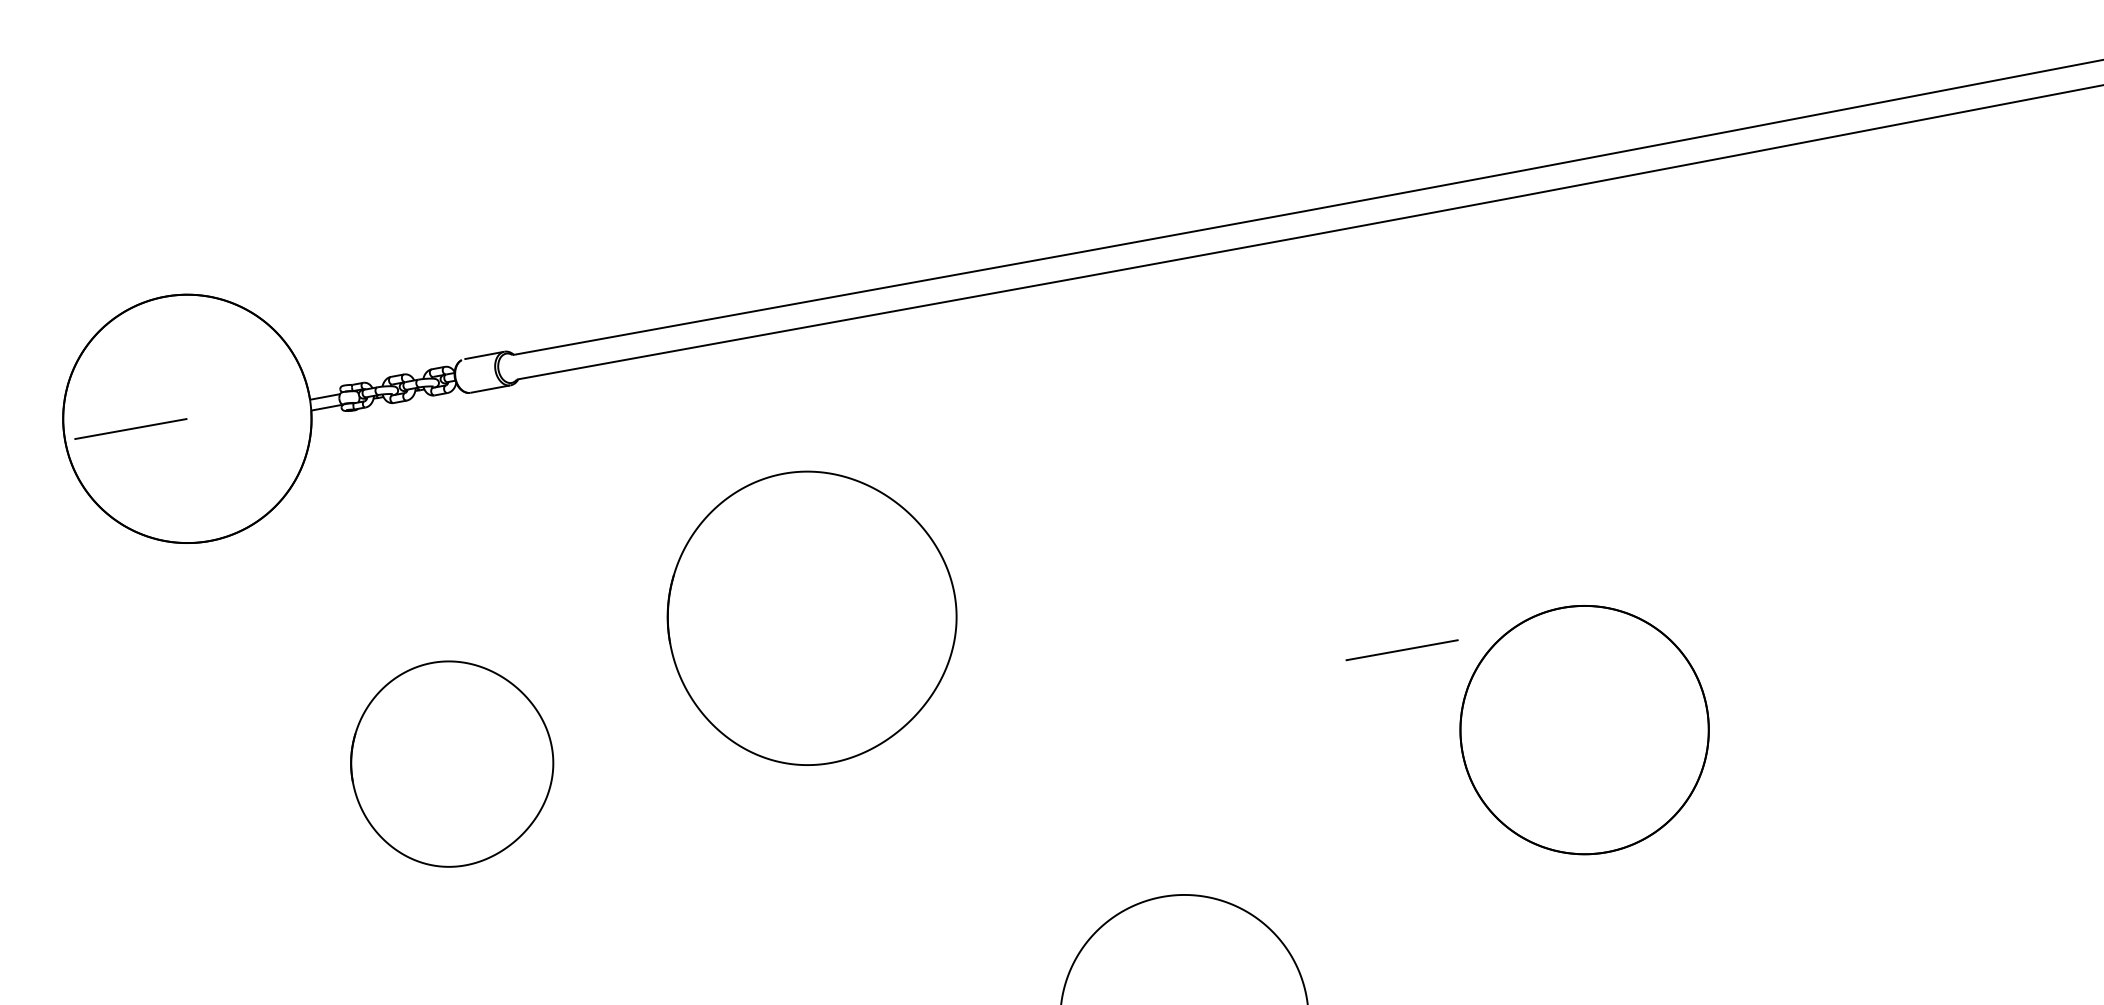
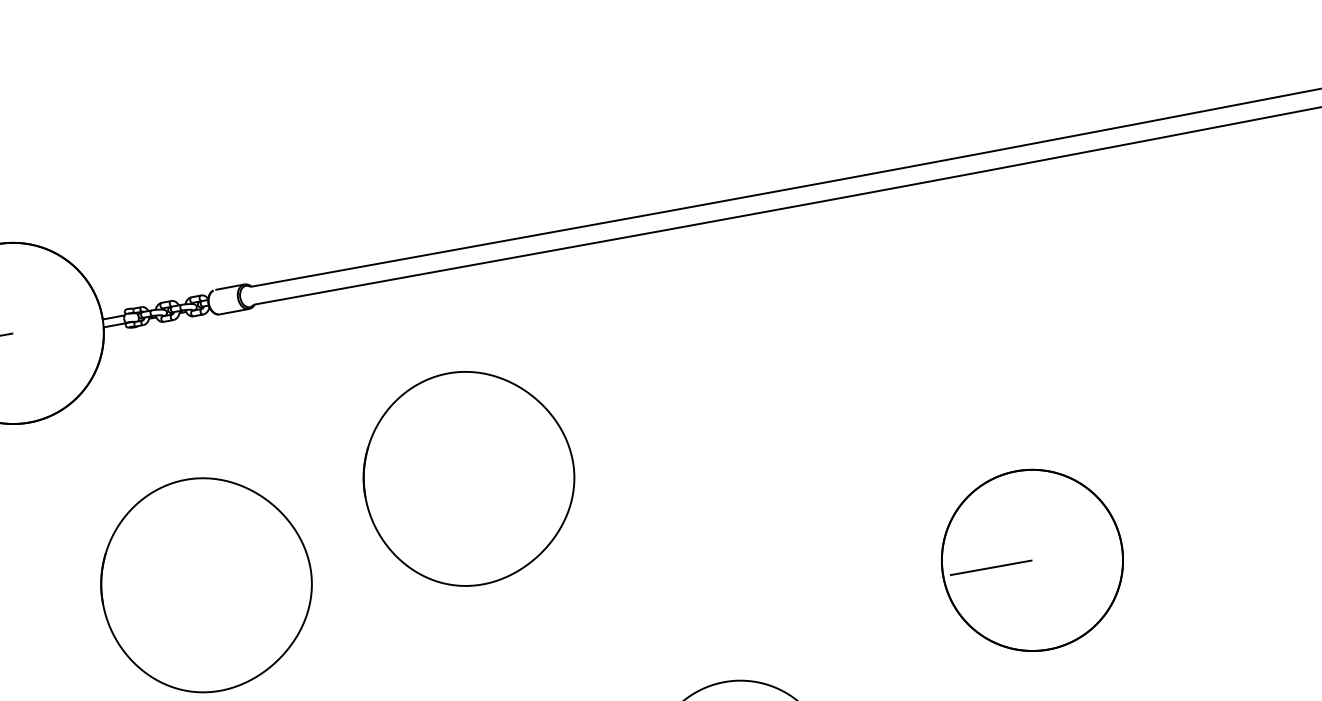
line: (1401, 650) -> (990, 568), moved
part: (451, 763) -> (205, 584), size x1.43

